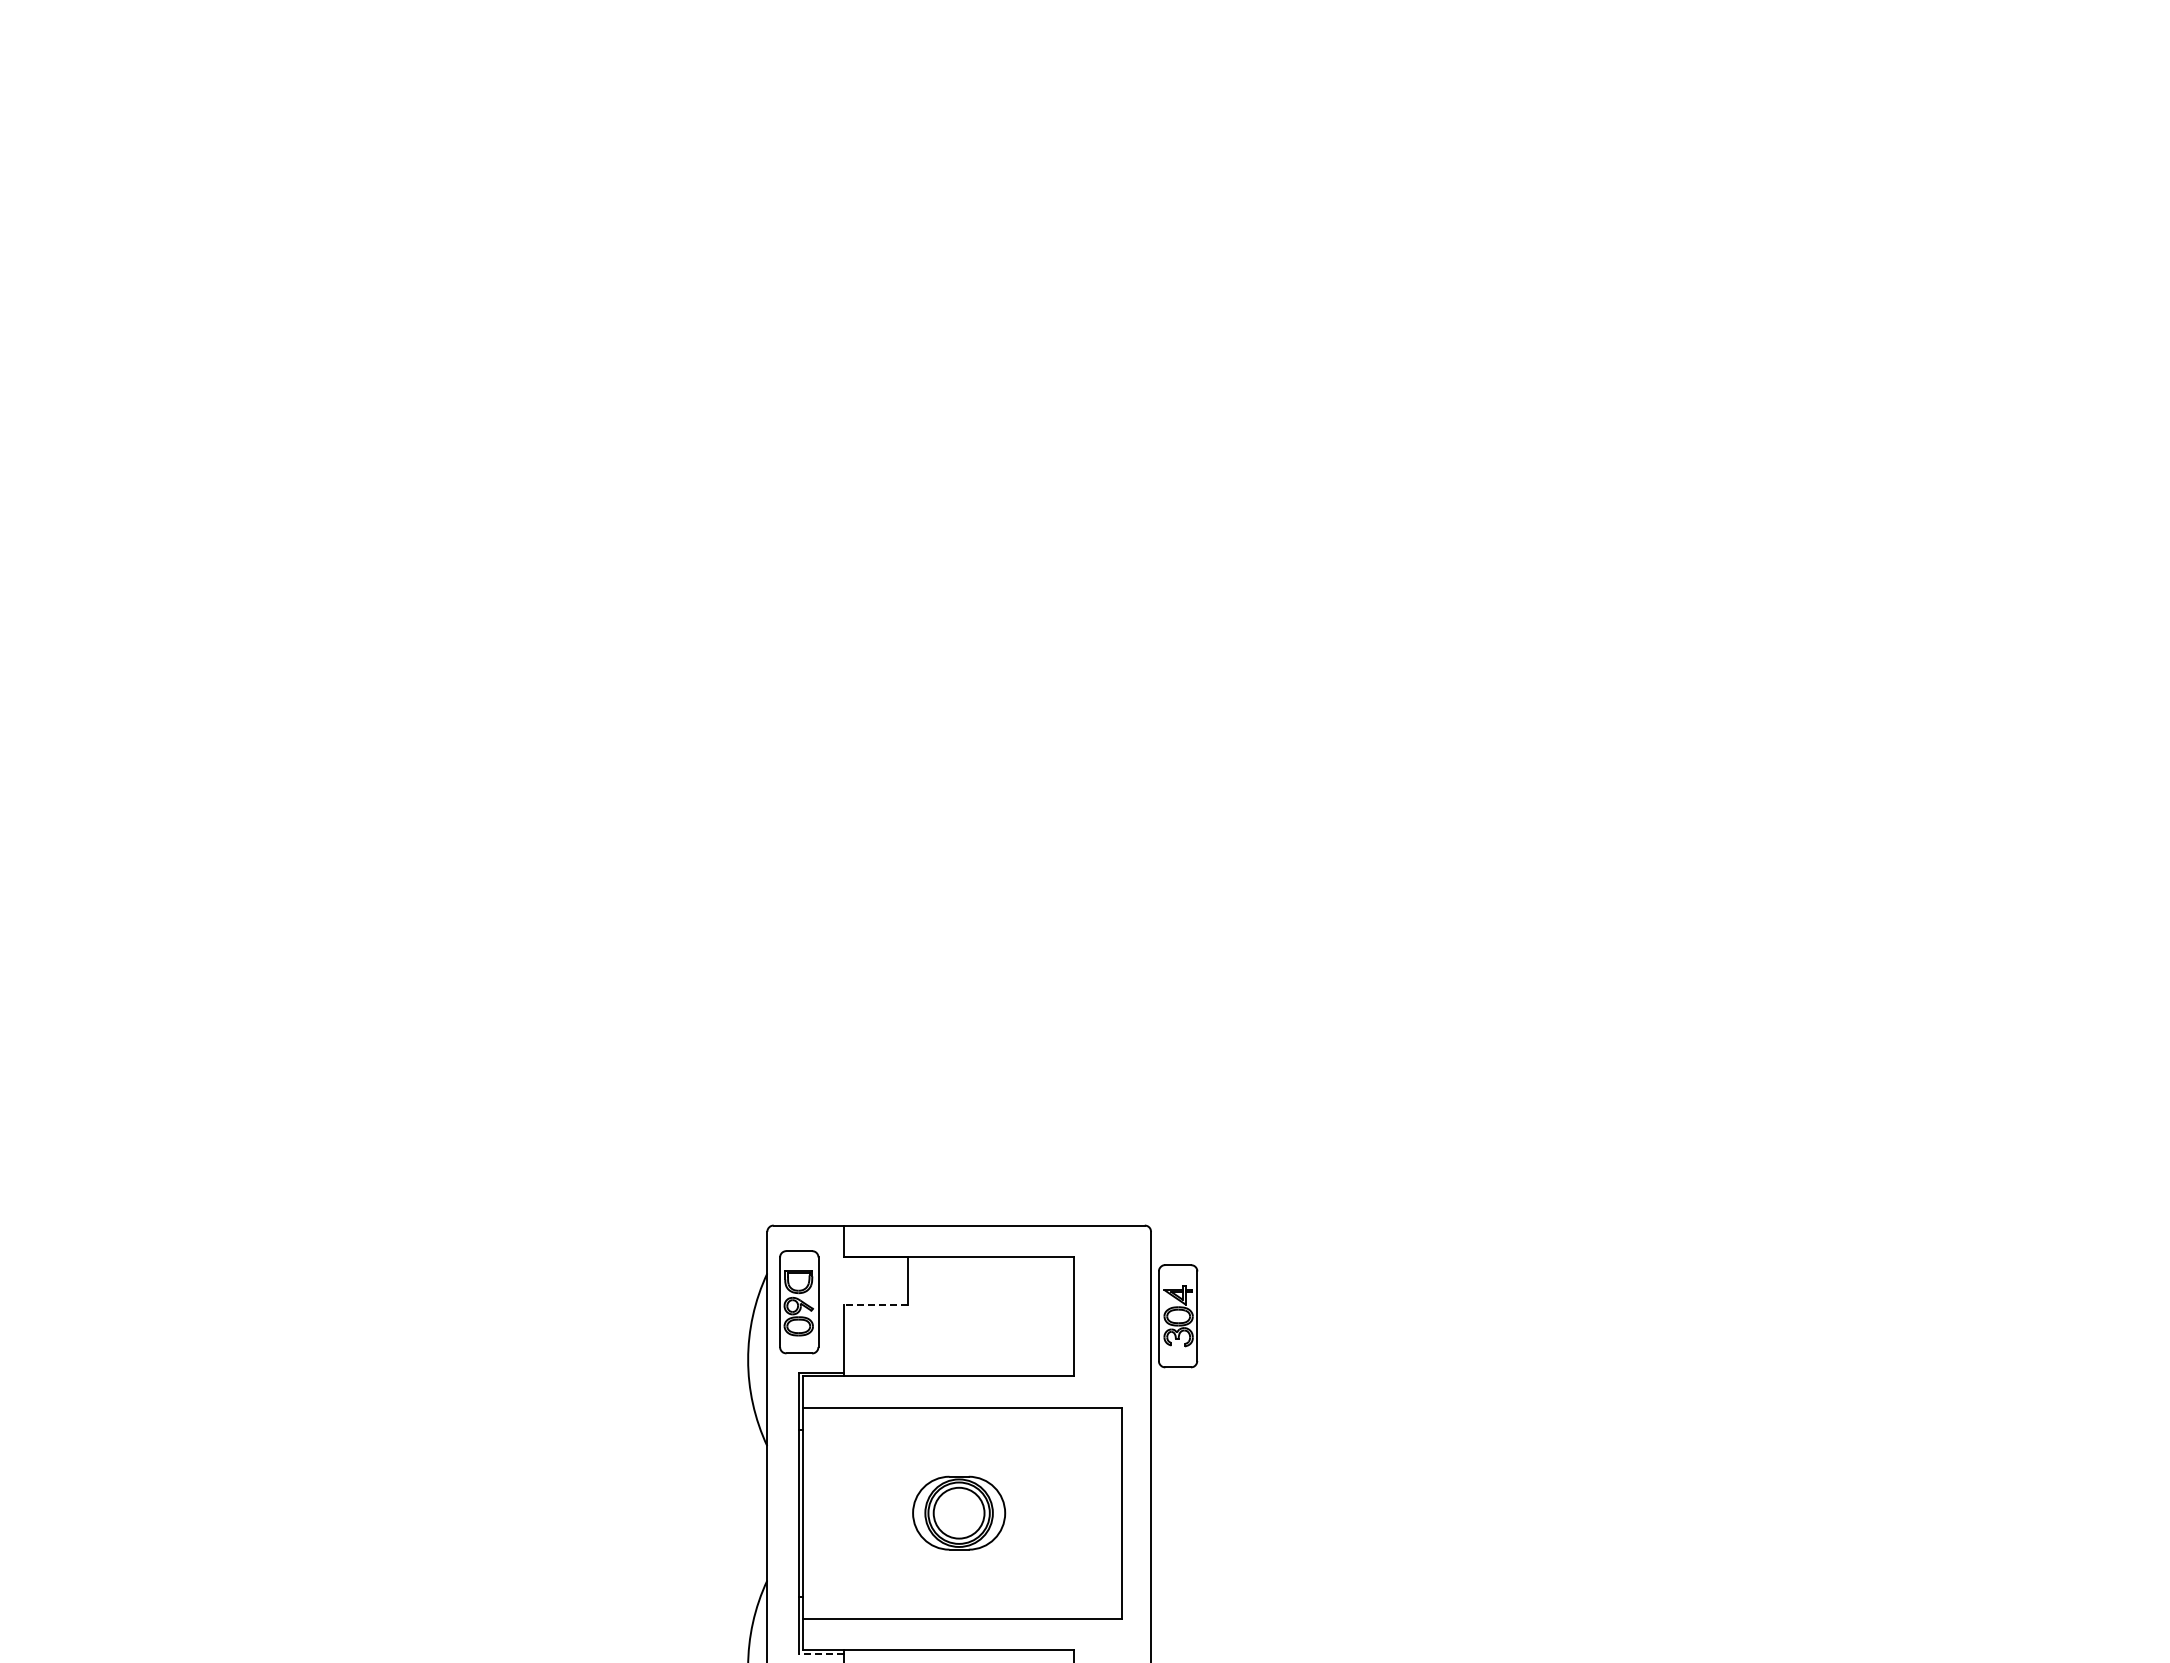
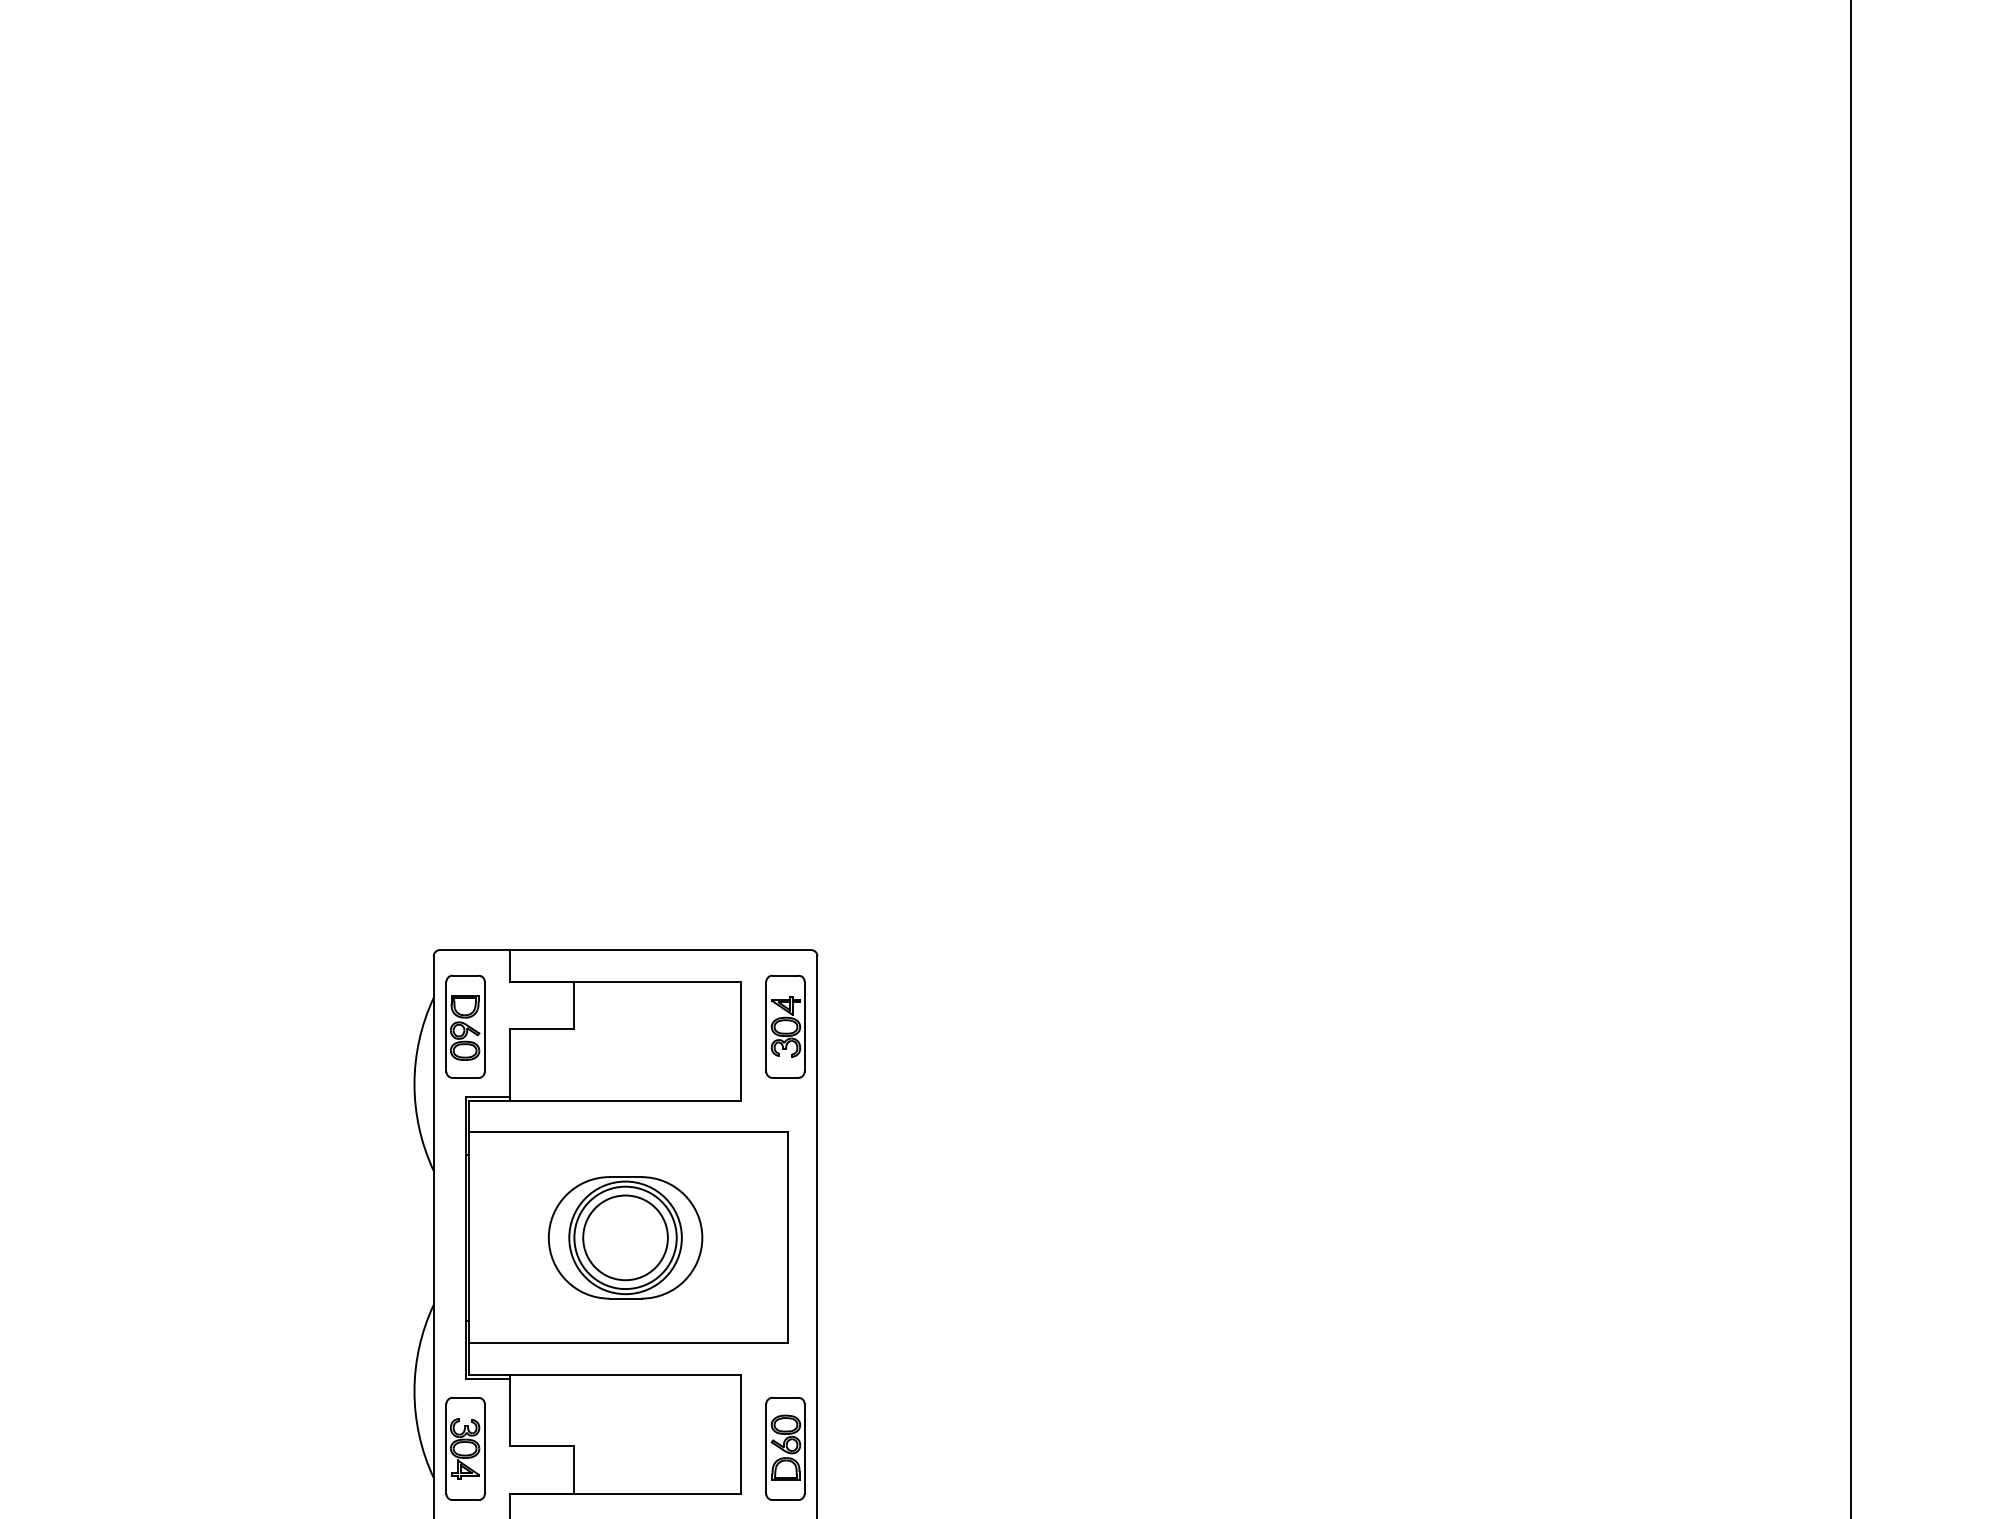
line: (876, 1304) -> (542, 1029), dashed -> solid
part: (1178, 1316) -> (785, 1027), moved
part: (958, 1512) -> (624, 1237), size x1.67
line: (821, 1654) -> (487, 1379), dashed -> solid

